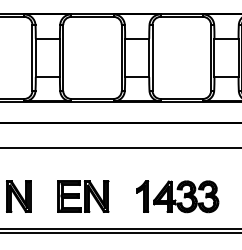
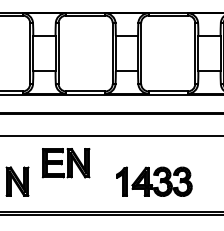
part: (83, 196) -> (66, 163), moved
part: (177, 196) -> (154, 181), moved

